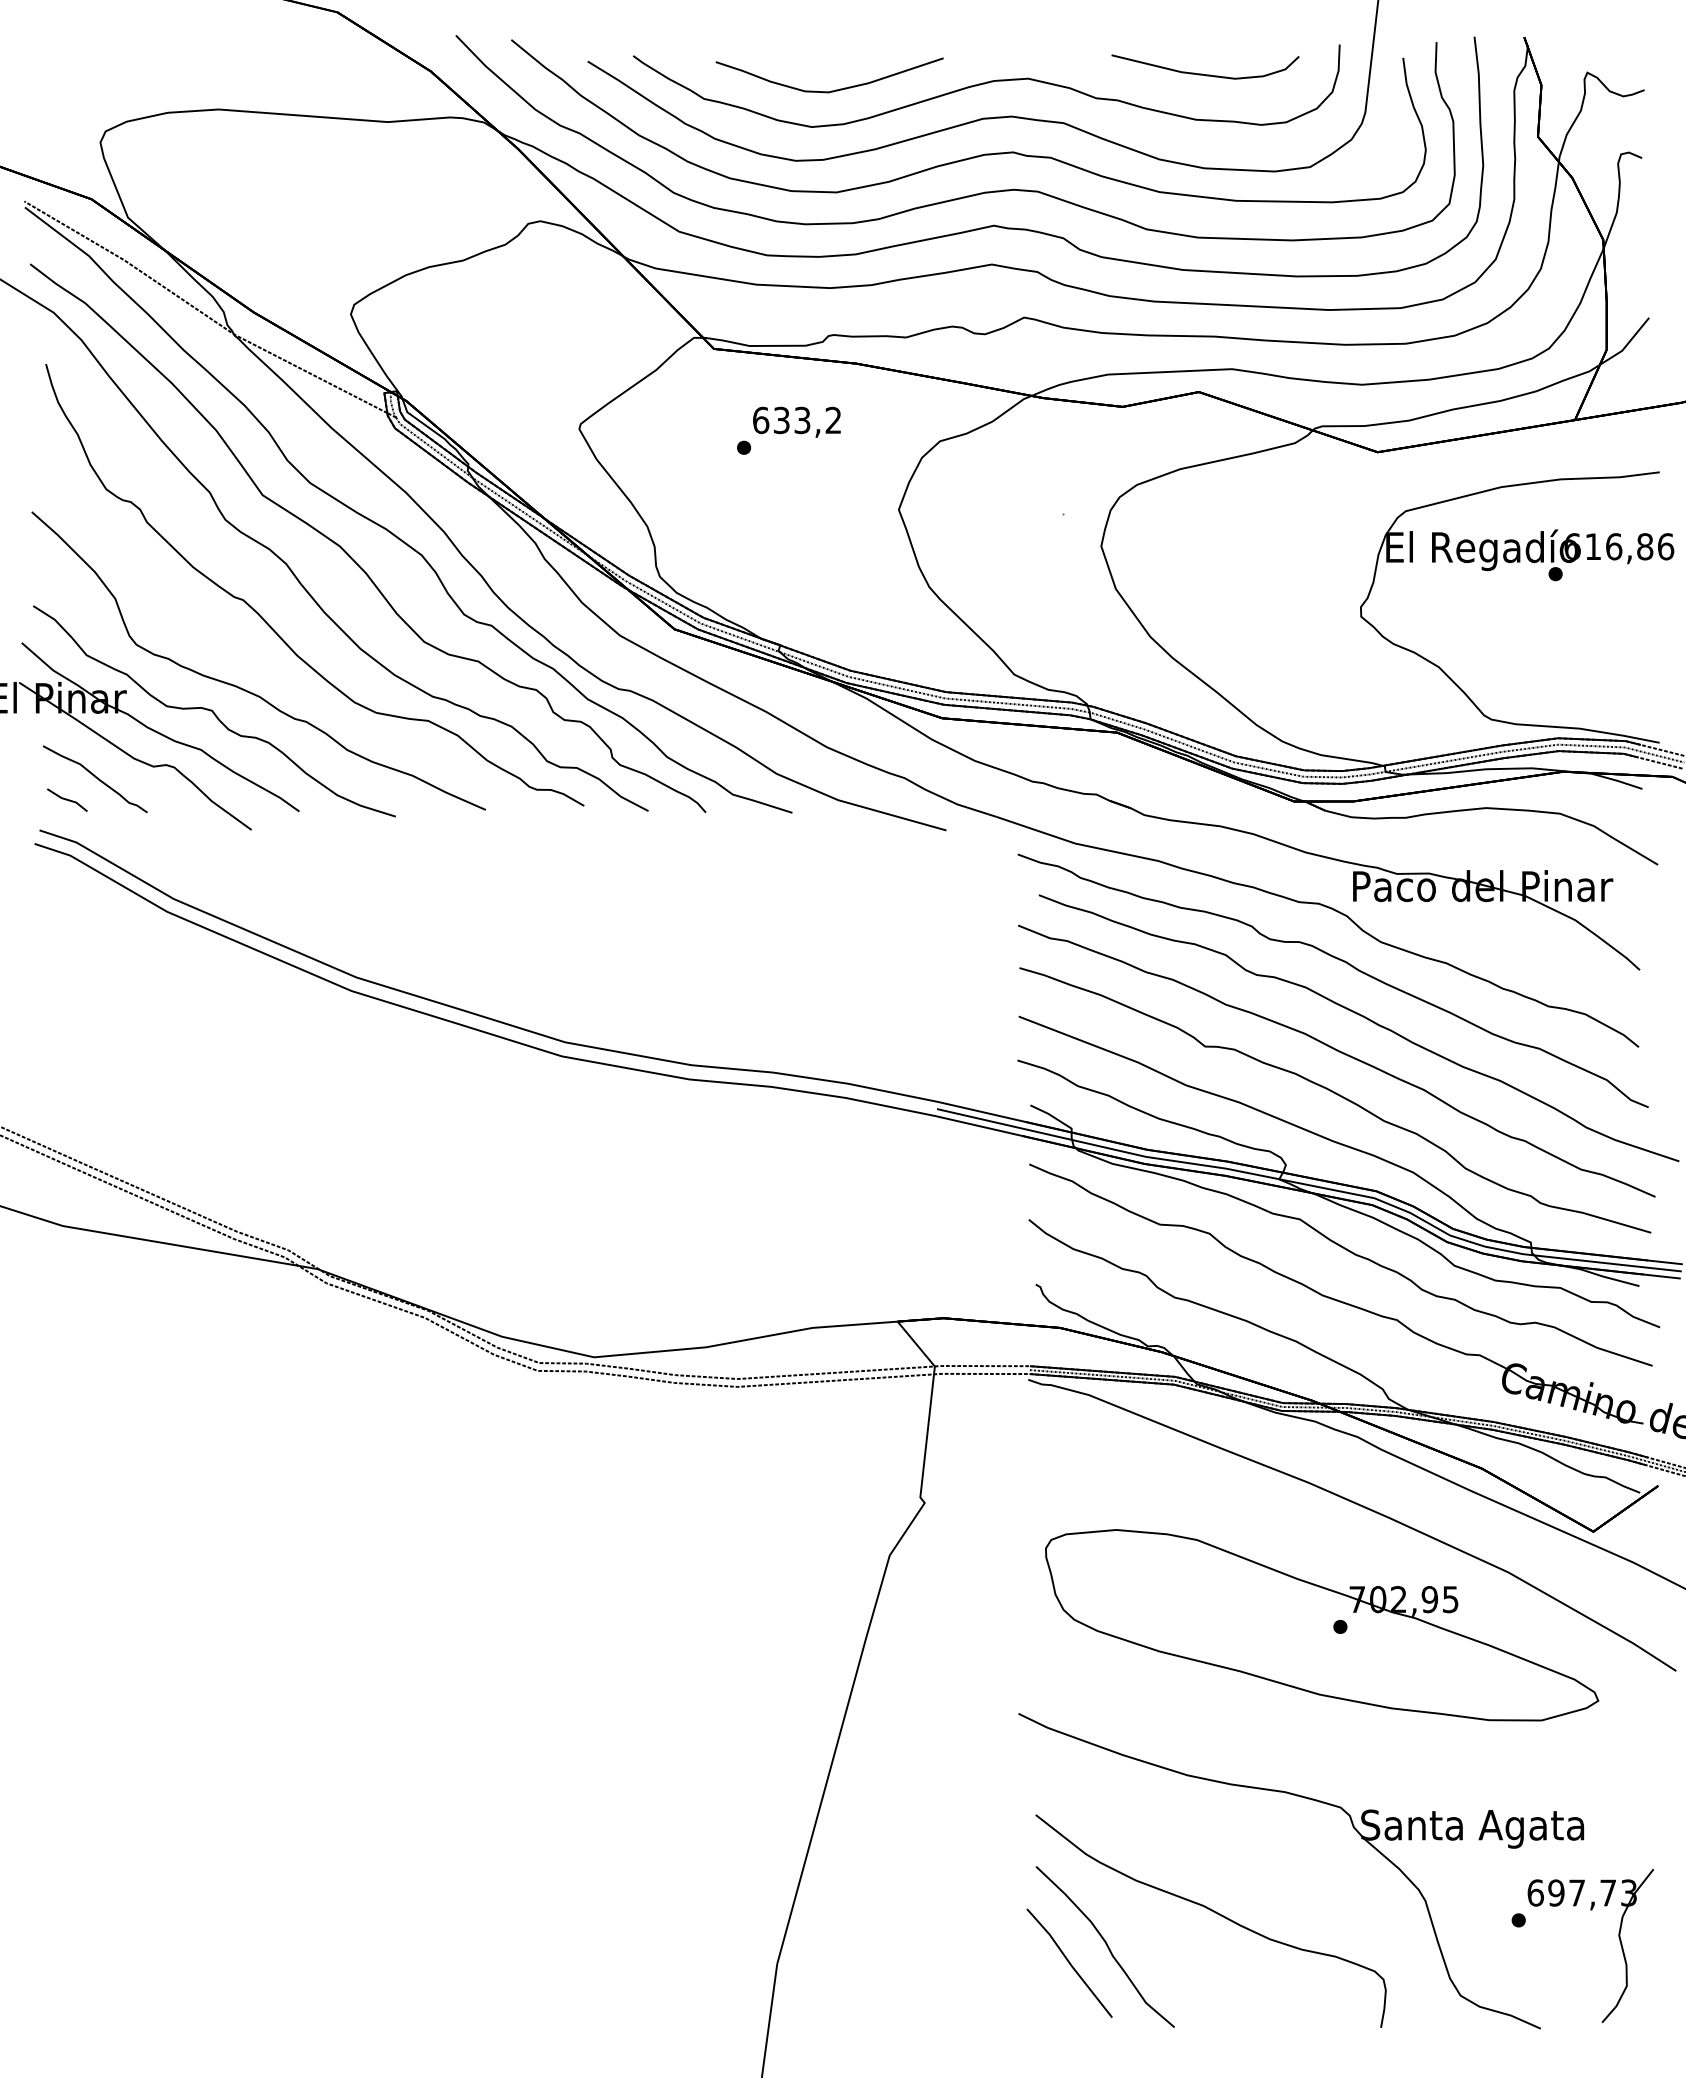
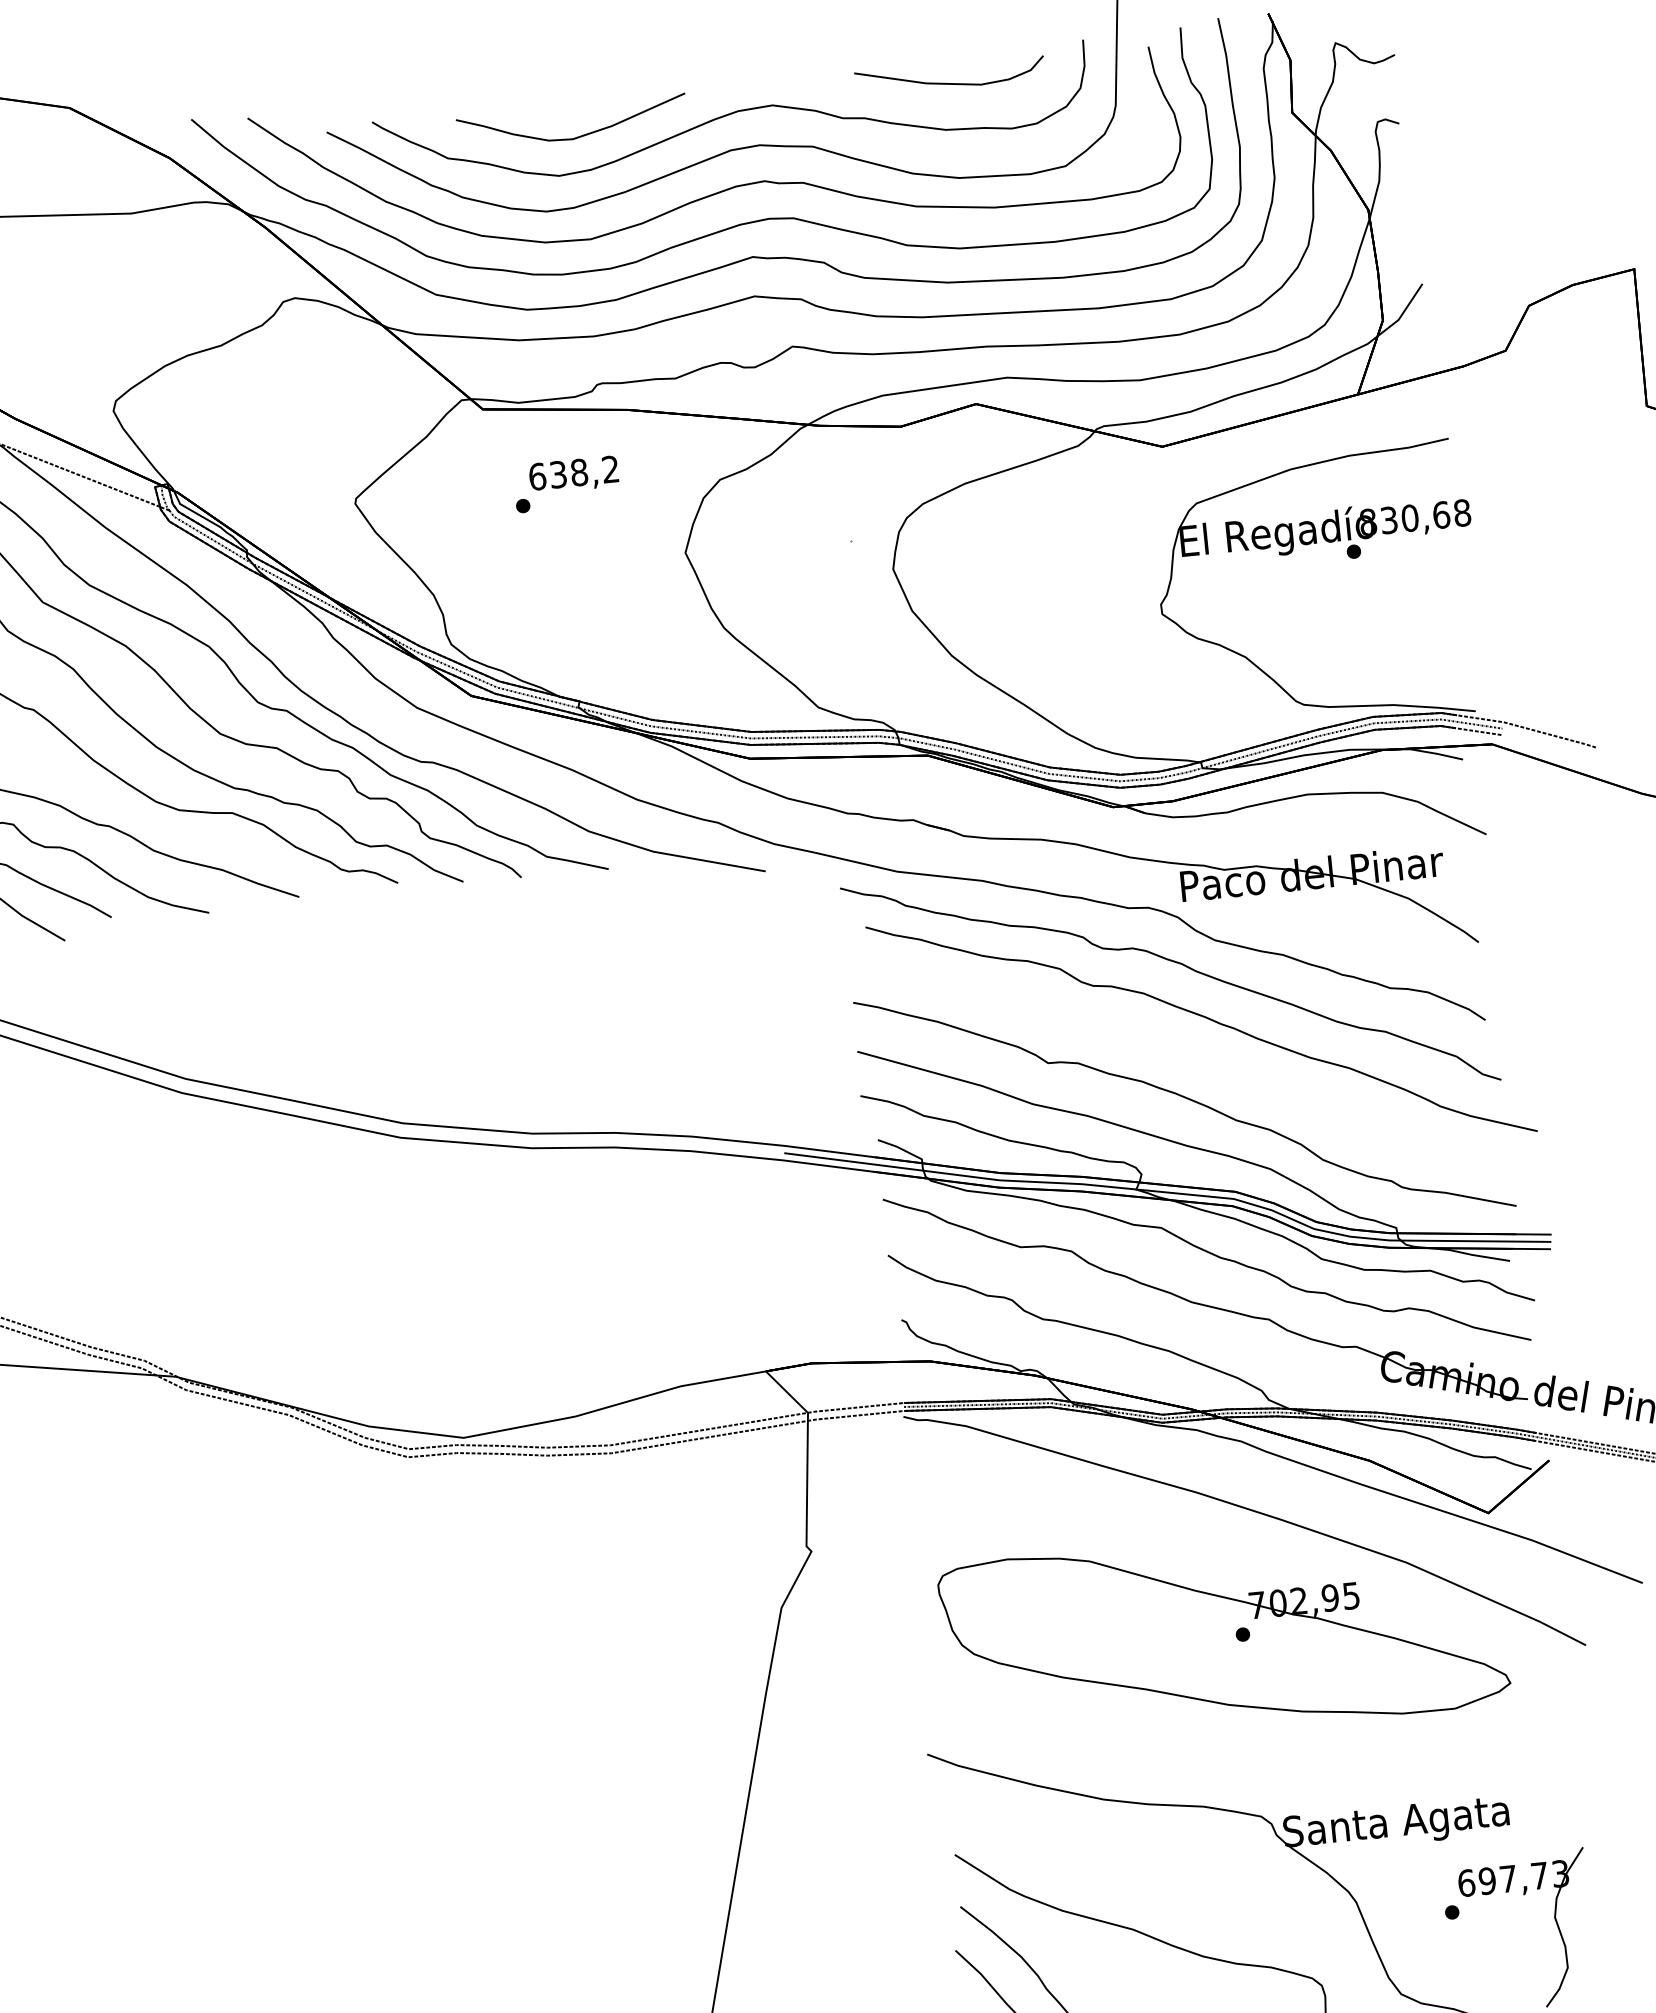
text: (802, 420) -> (579, 472), 633,2 -> 638,2
text: (1619, 546) -> (1415, 517), 616,86 -> 830,68
part: (1339, 1052) -> (1184, 1055), removed

